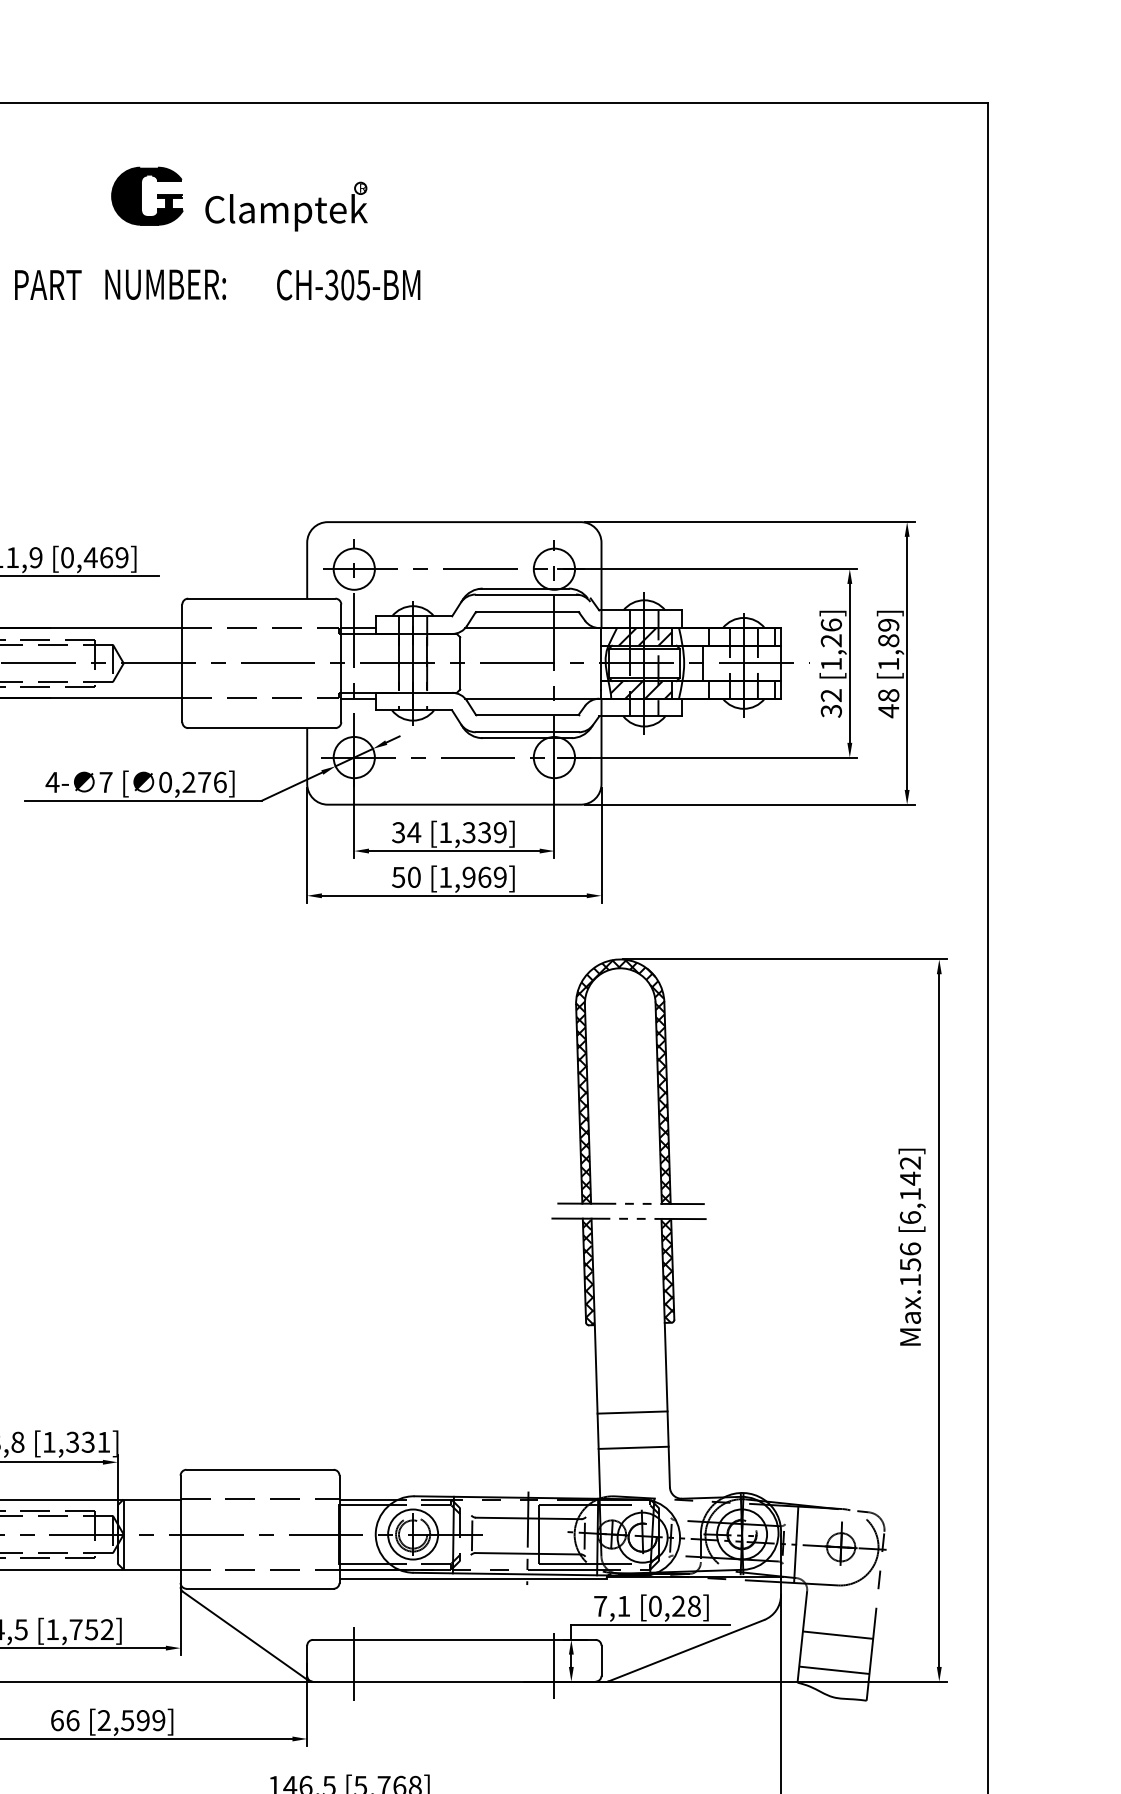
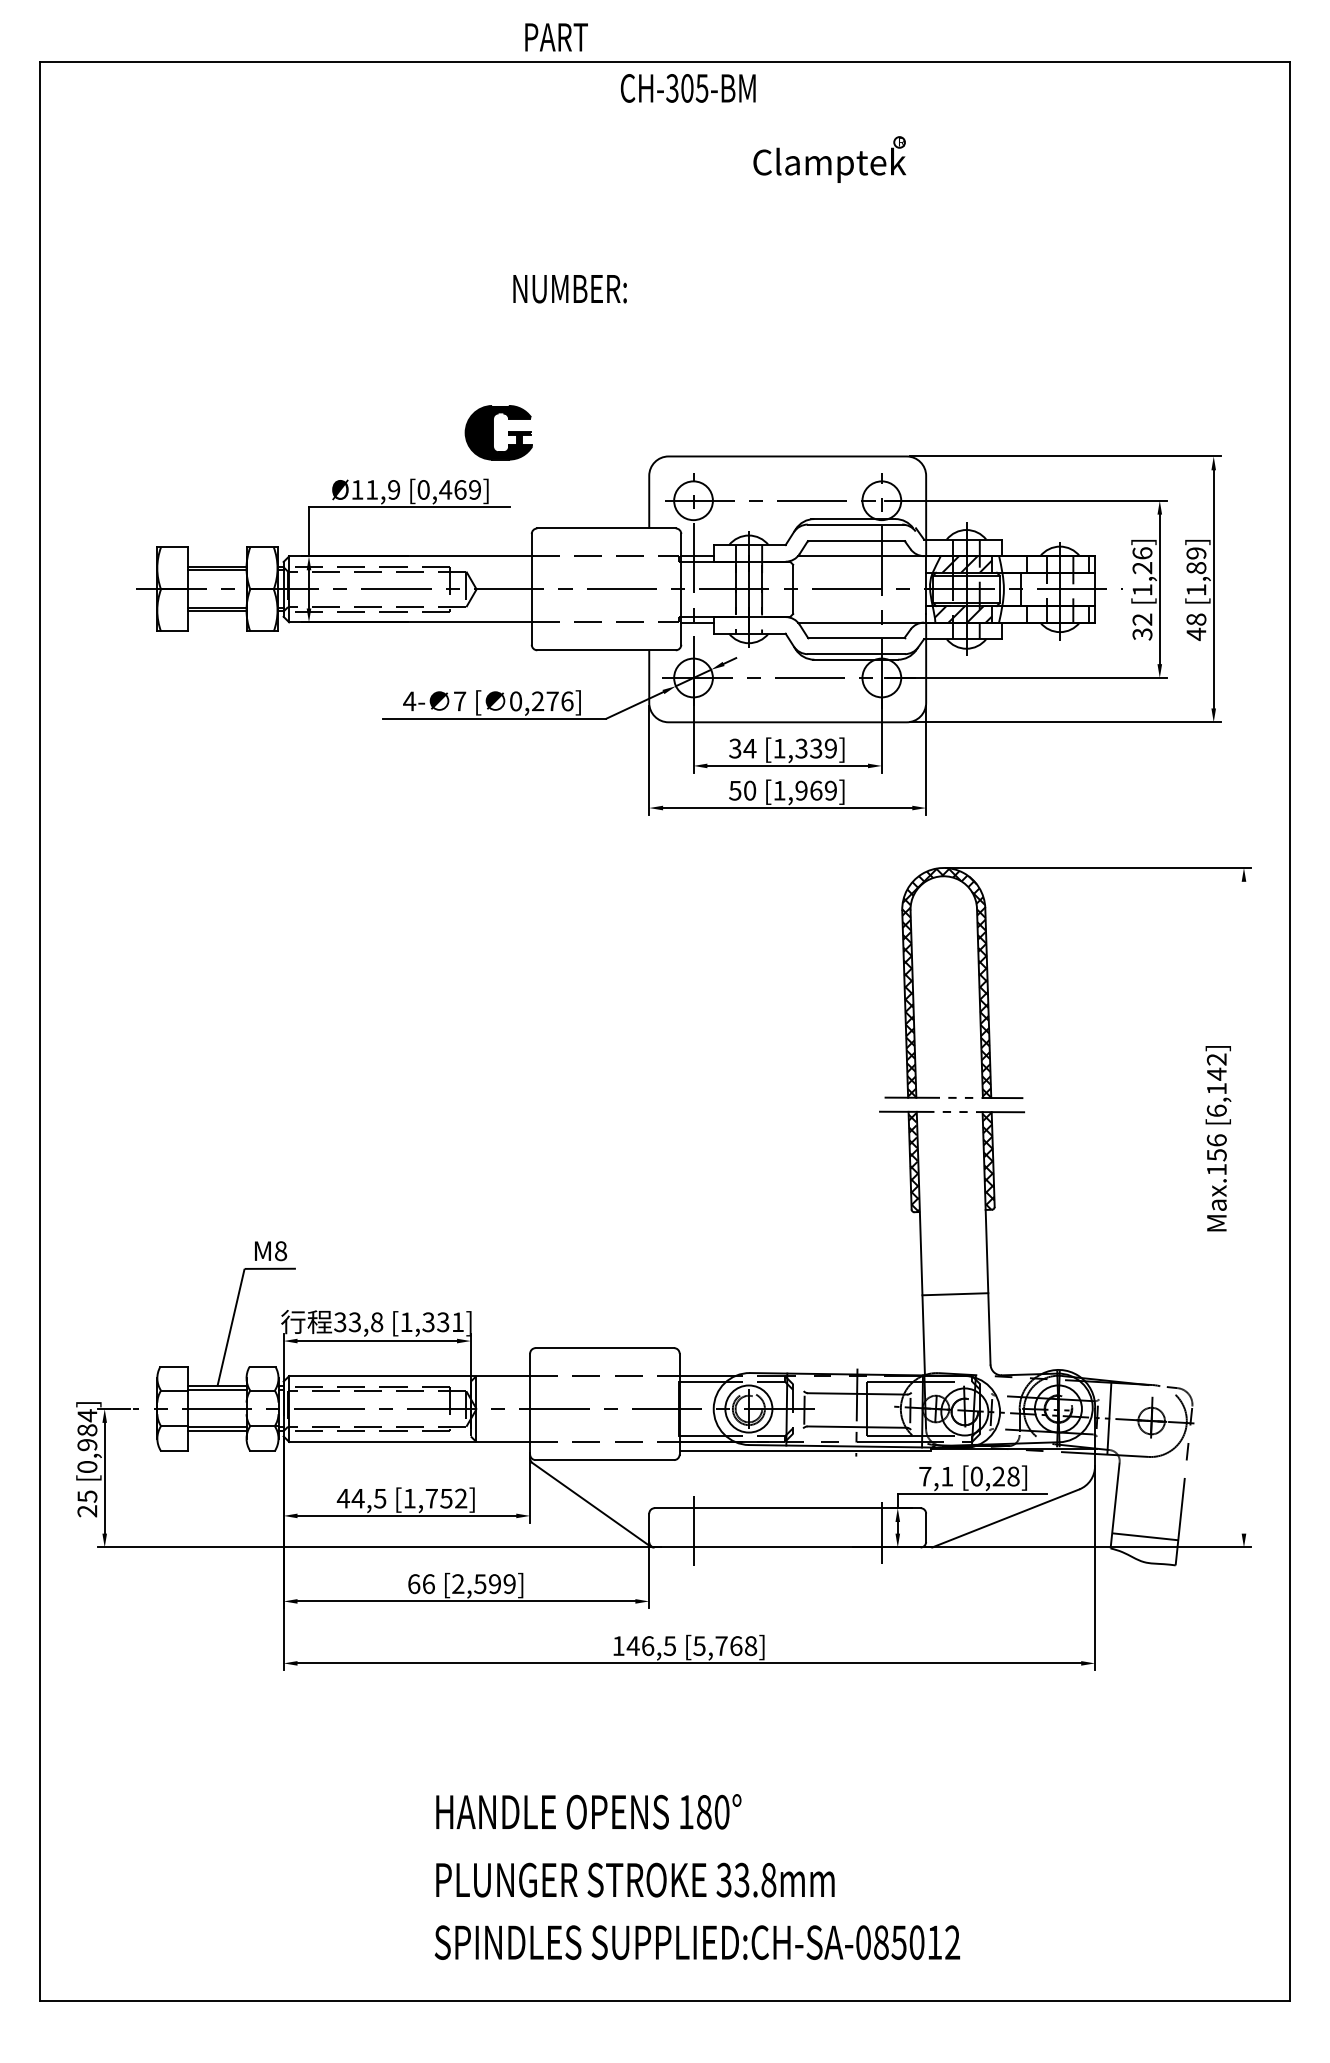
part: (146, 195) -> (498, 432), moved
part: (286, 206) -> (829, 159), moved
text: (48, 285) -> (556, 37), moved
text: (165, 285) -> (569, 289), moved
text: (347, 285) -> (687, 88), moved
line: (938, 1320) -> (1243, 1207), removed
line: (633, 1447) -> (956, 1327), removed
line: (837, 1634) -> (1148, 1503), removed

